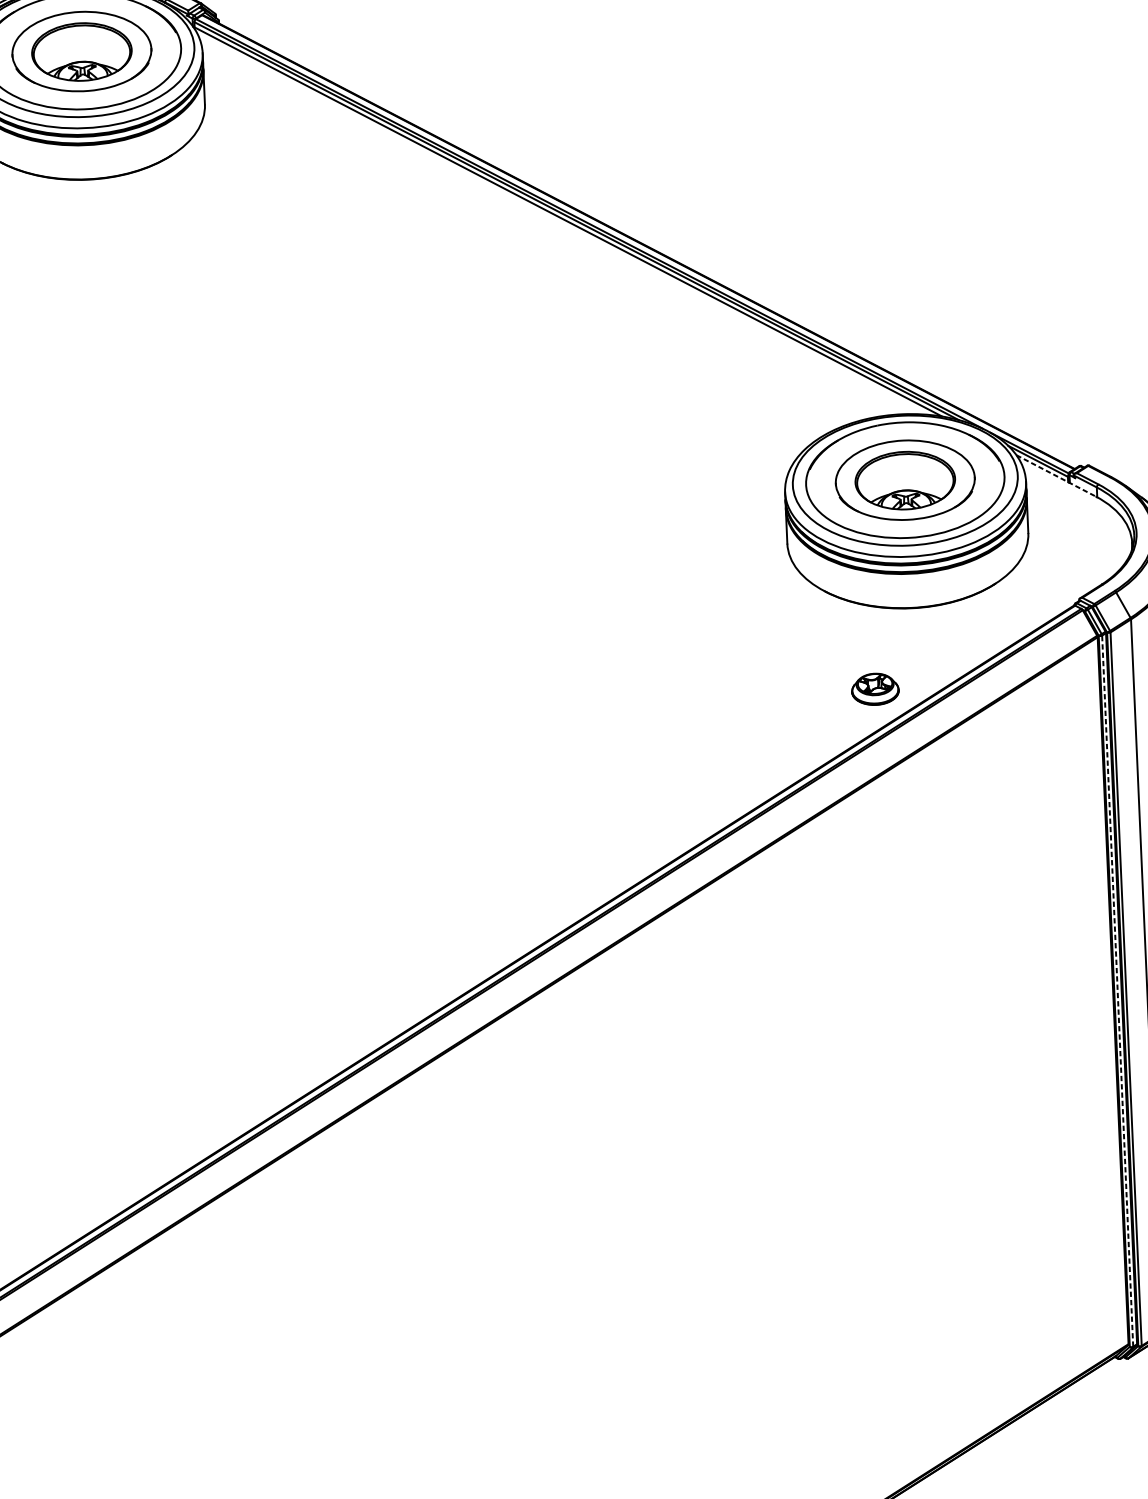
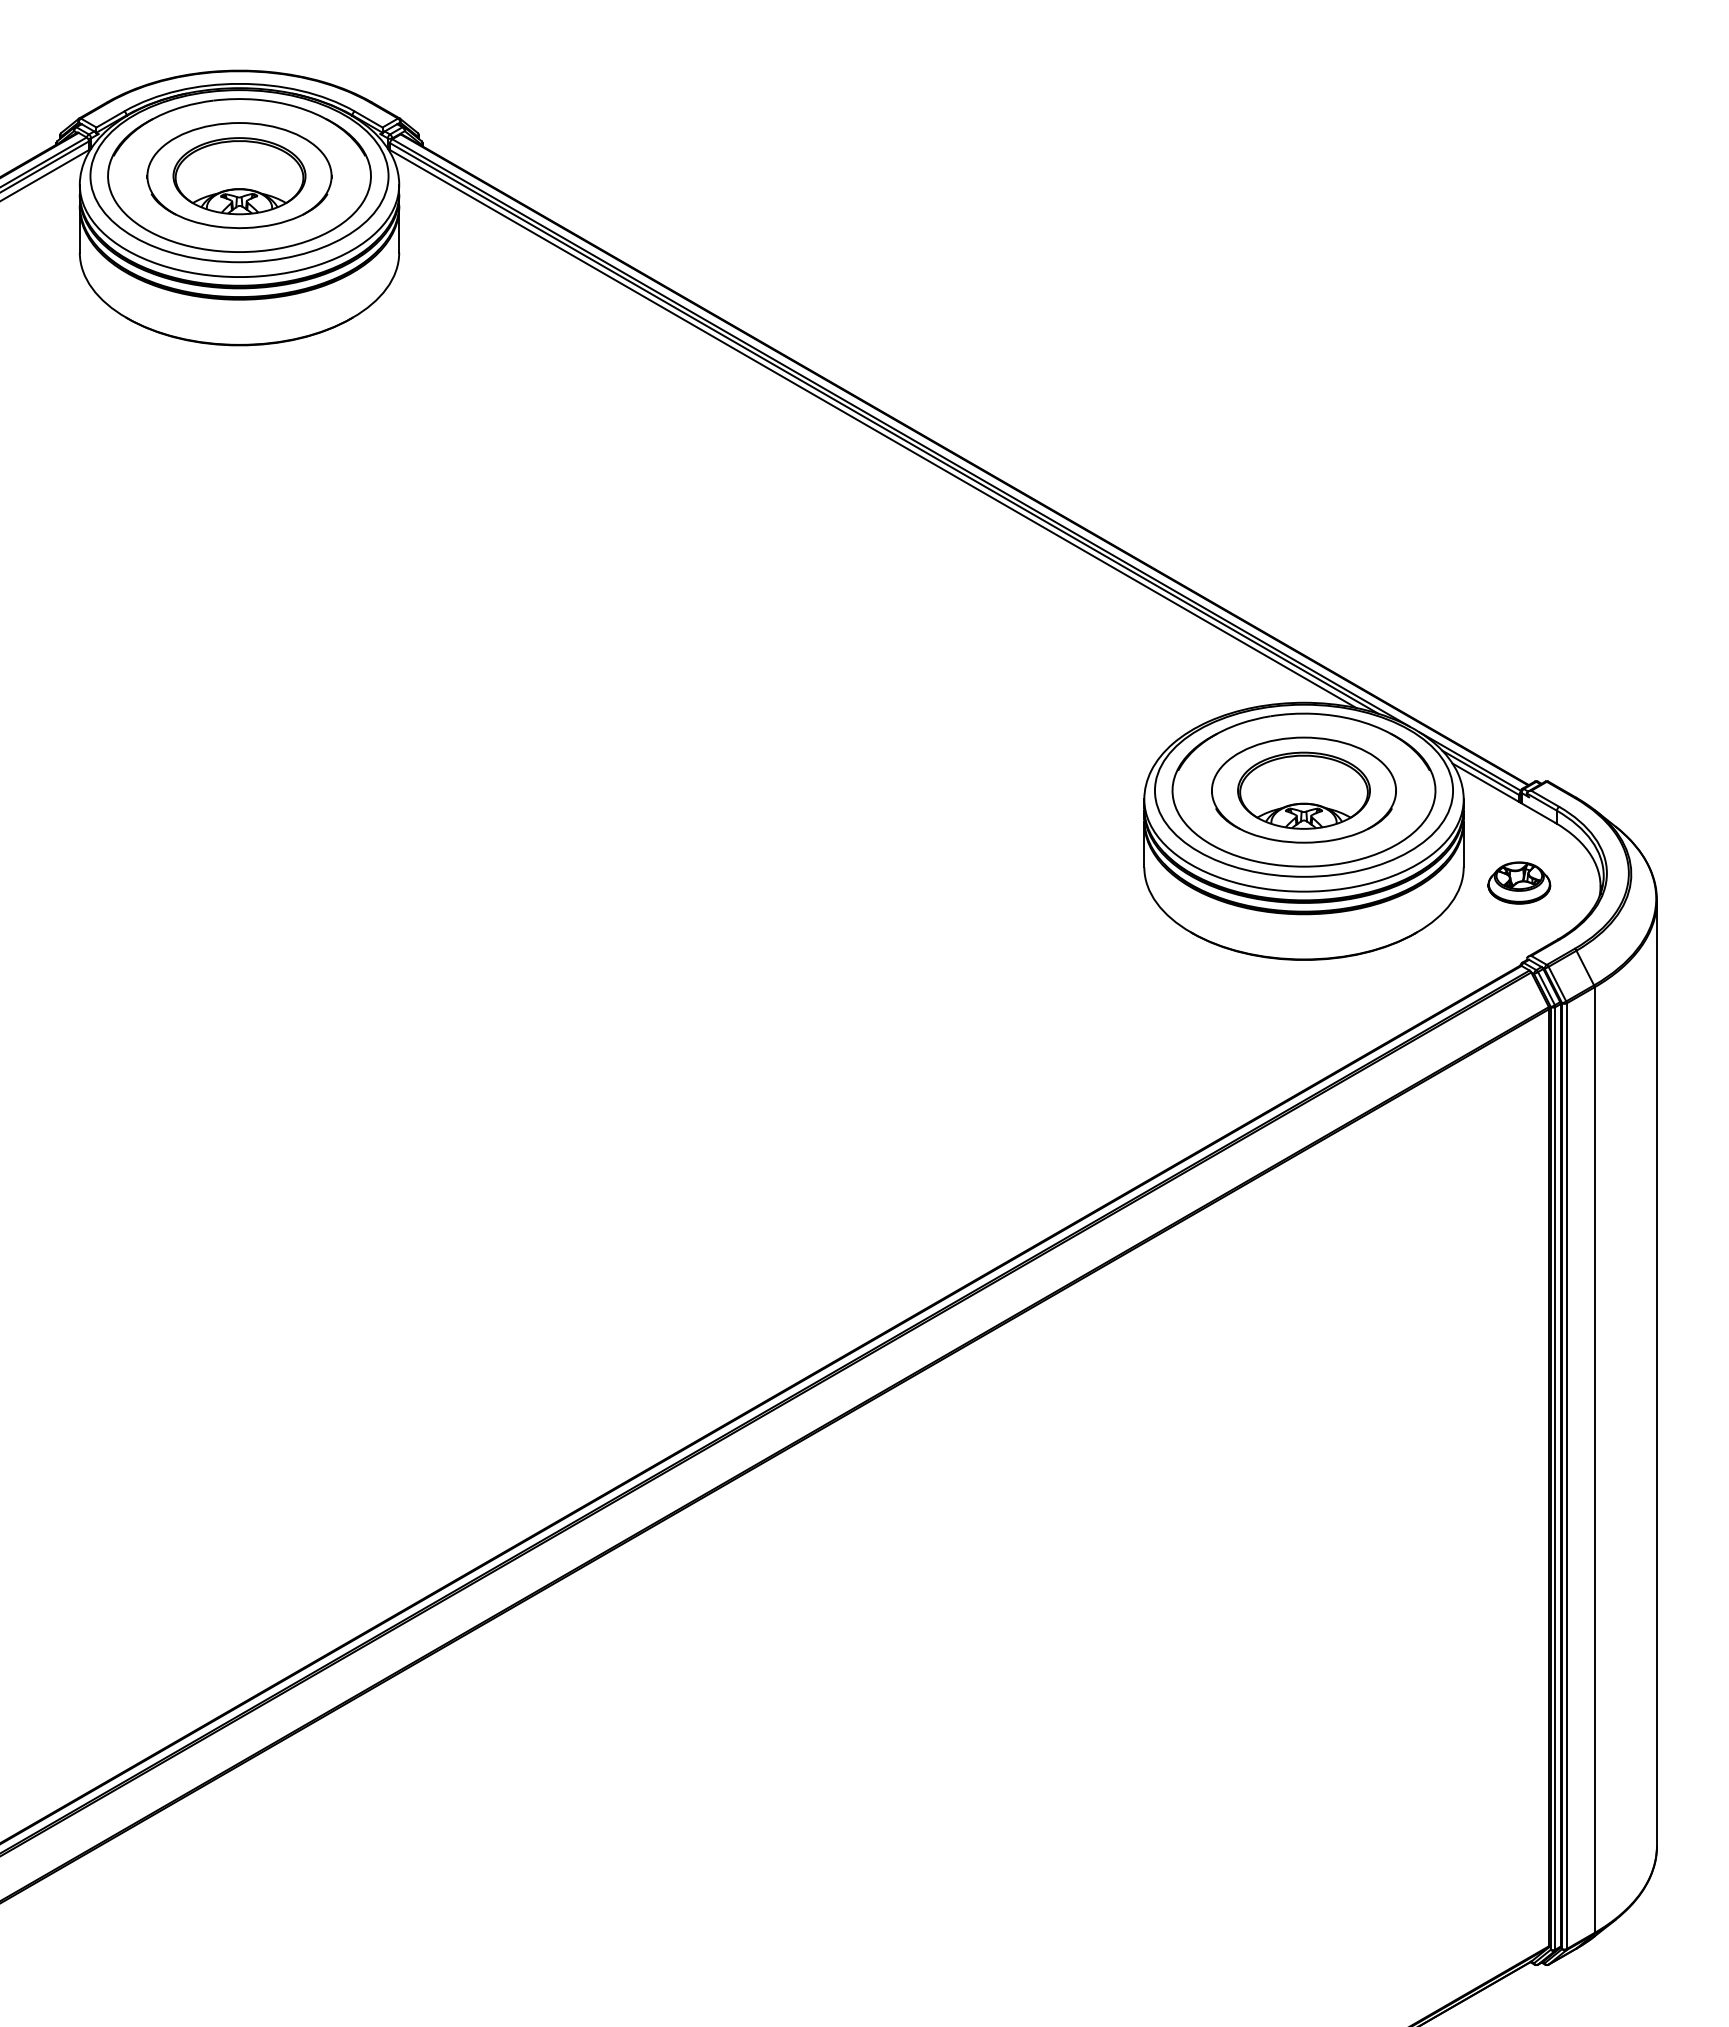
line: (1055, 476) -> (1503, 793), dashed -> solid
part: (875, 688) -> (1519, 882), moved
line: (1117, 990) -> (1555, 1477), dashed -> solid

